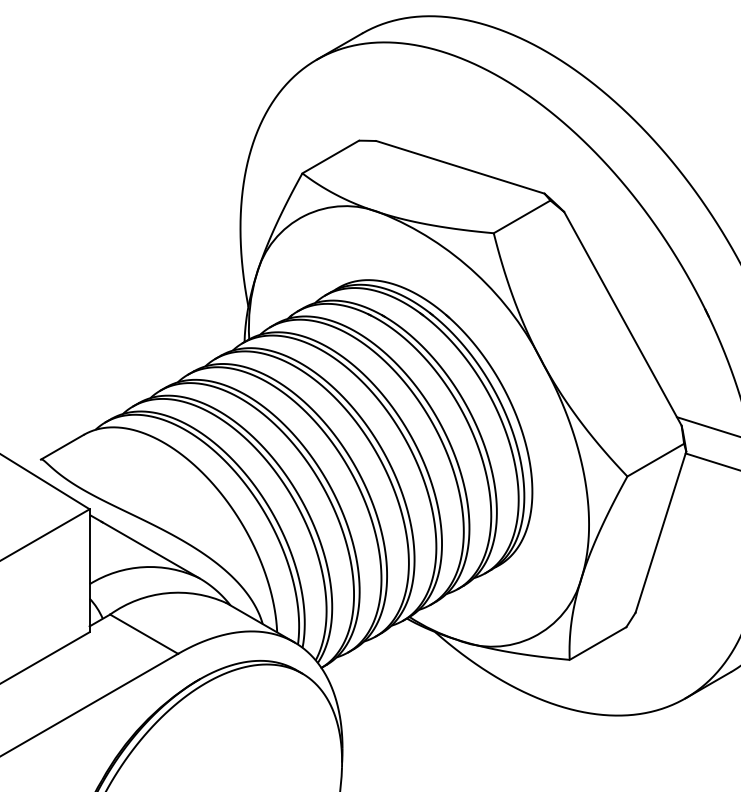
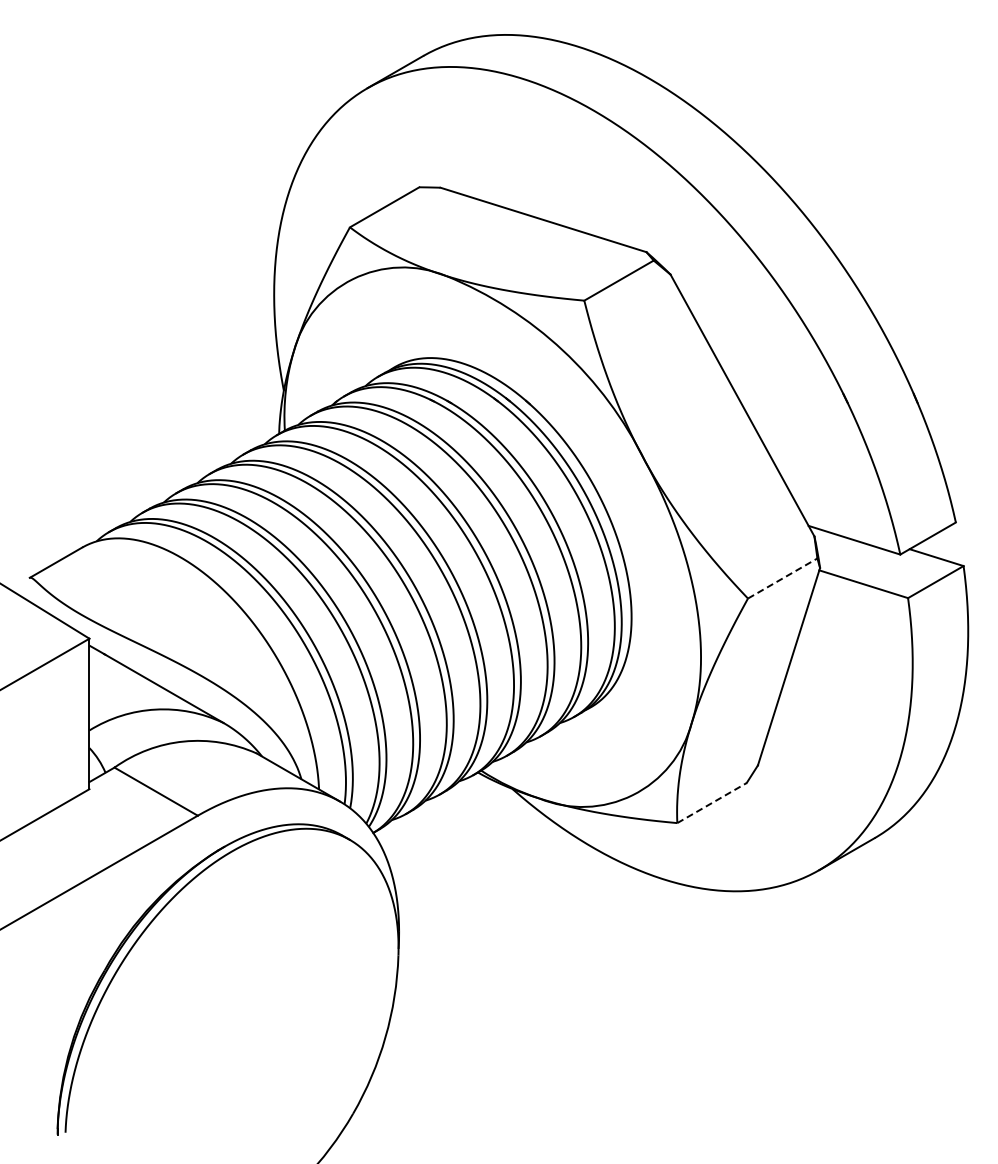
line: (656, 460) -> (783, 578), solid -> dashed
line: (598, 643) -> (712, 802), solid -> dashed

